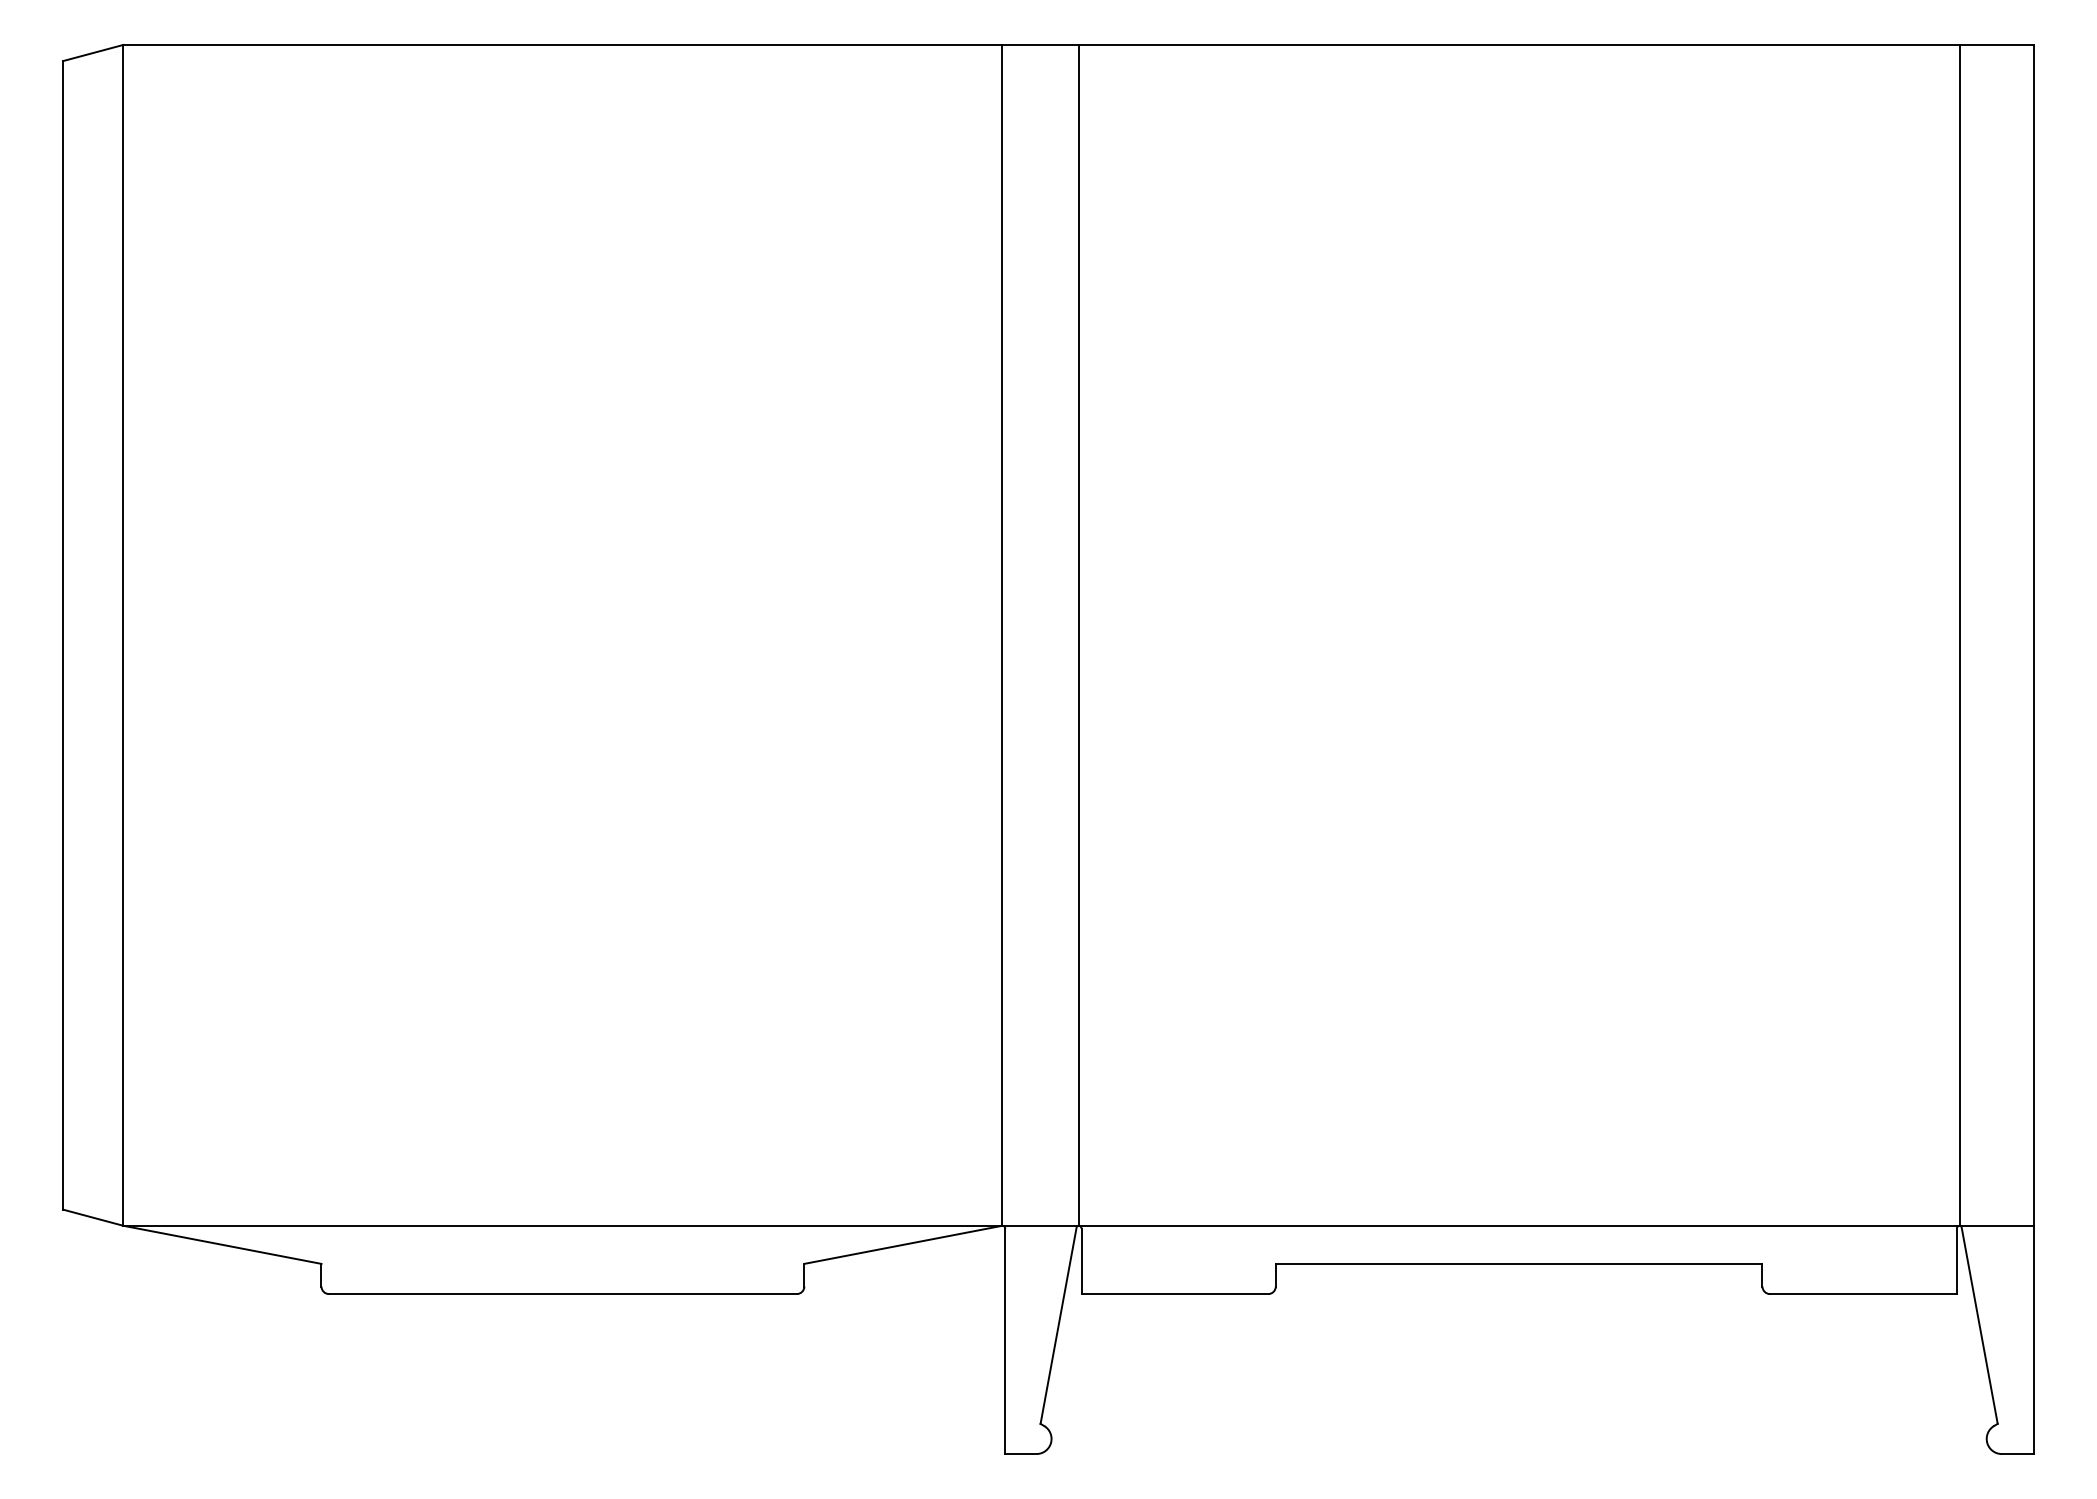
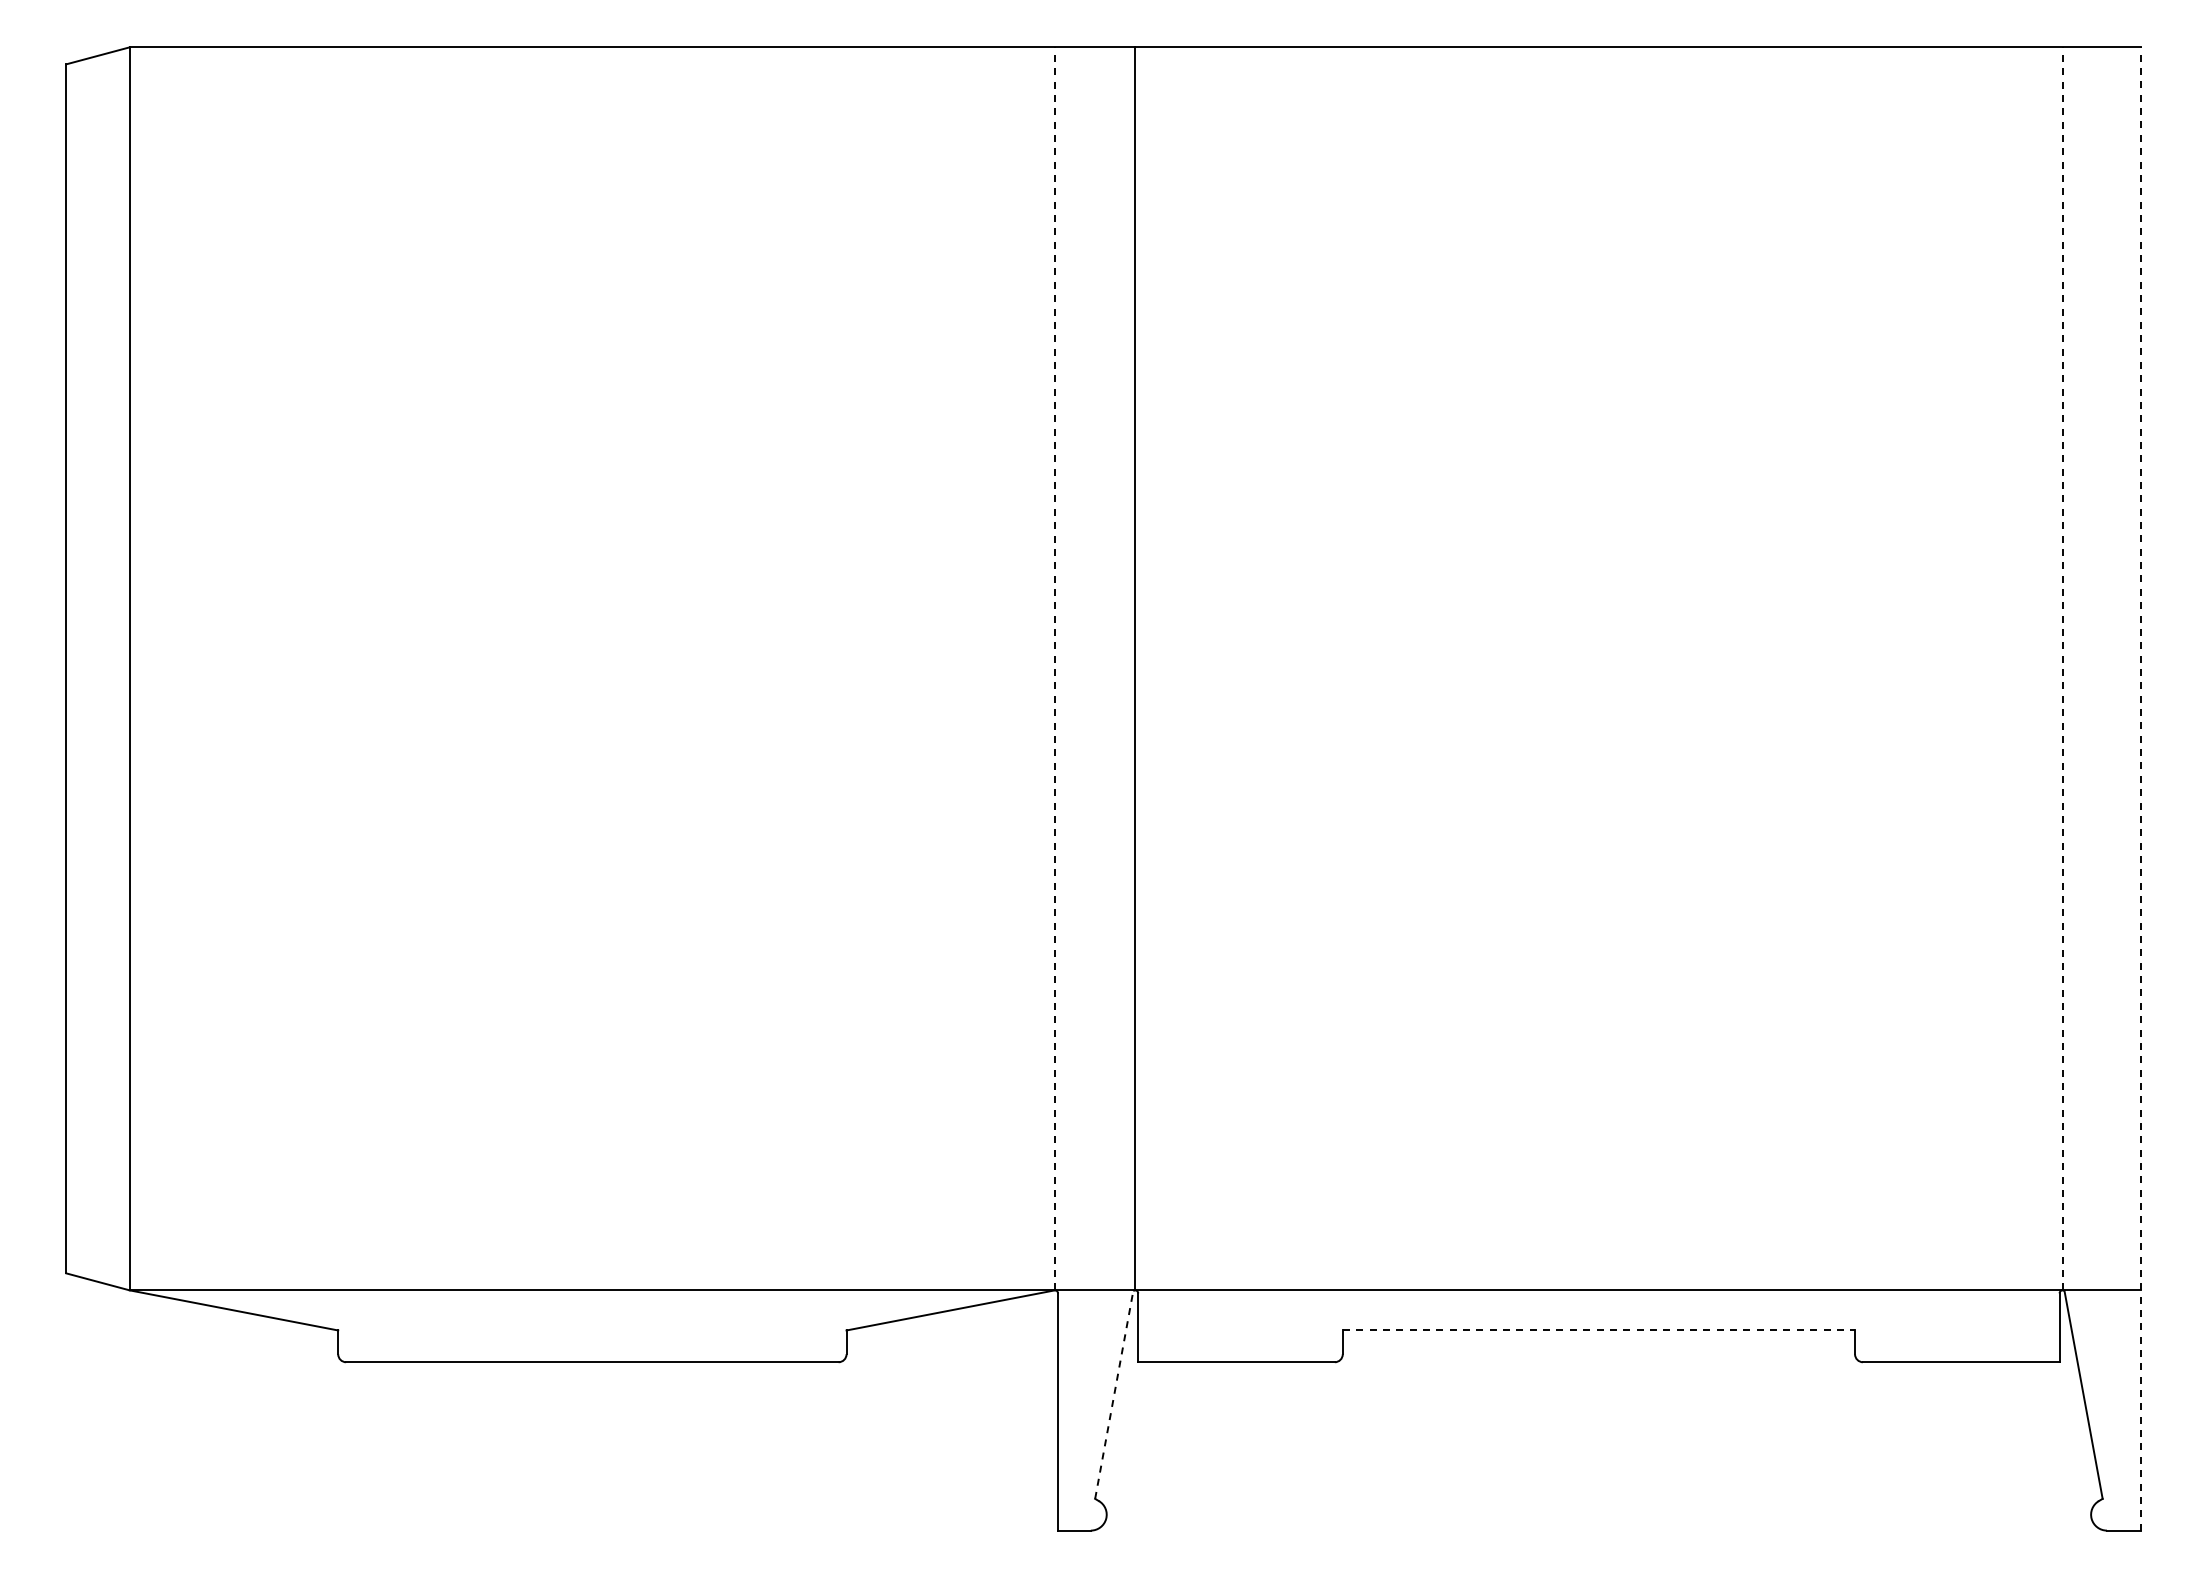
line: (1002, 635) -> (1055, 668), solid -> dashed
line: (1959, 635) -> (2062, 668), solid -> dashed
line: (2033, 749) -> (2140, 788), solid -> dashed
line: (1519, 1263) -> (1599, 1330), solid -> dashed
line: (1058, 1324) -> (1114, 1394), solid -> dashed

